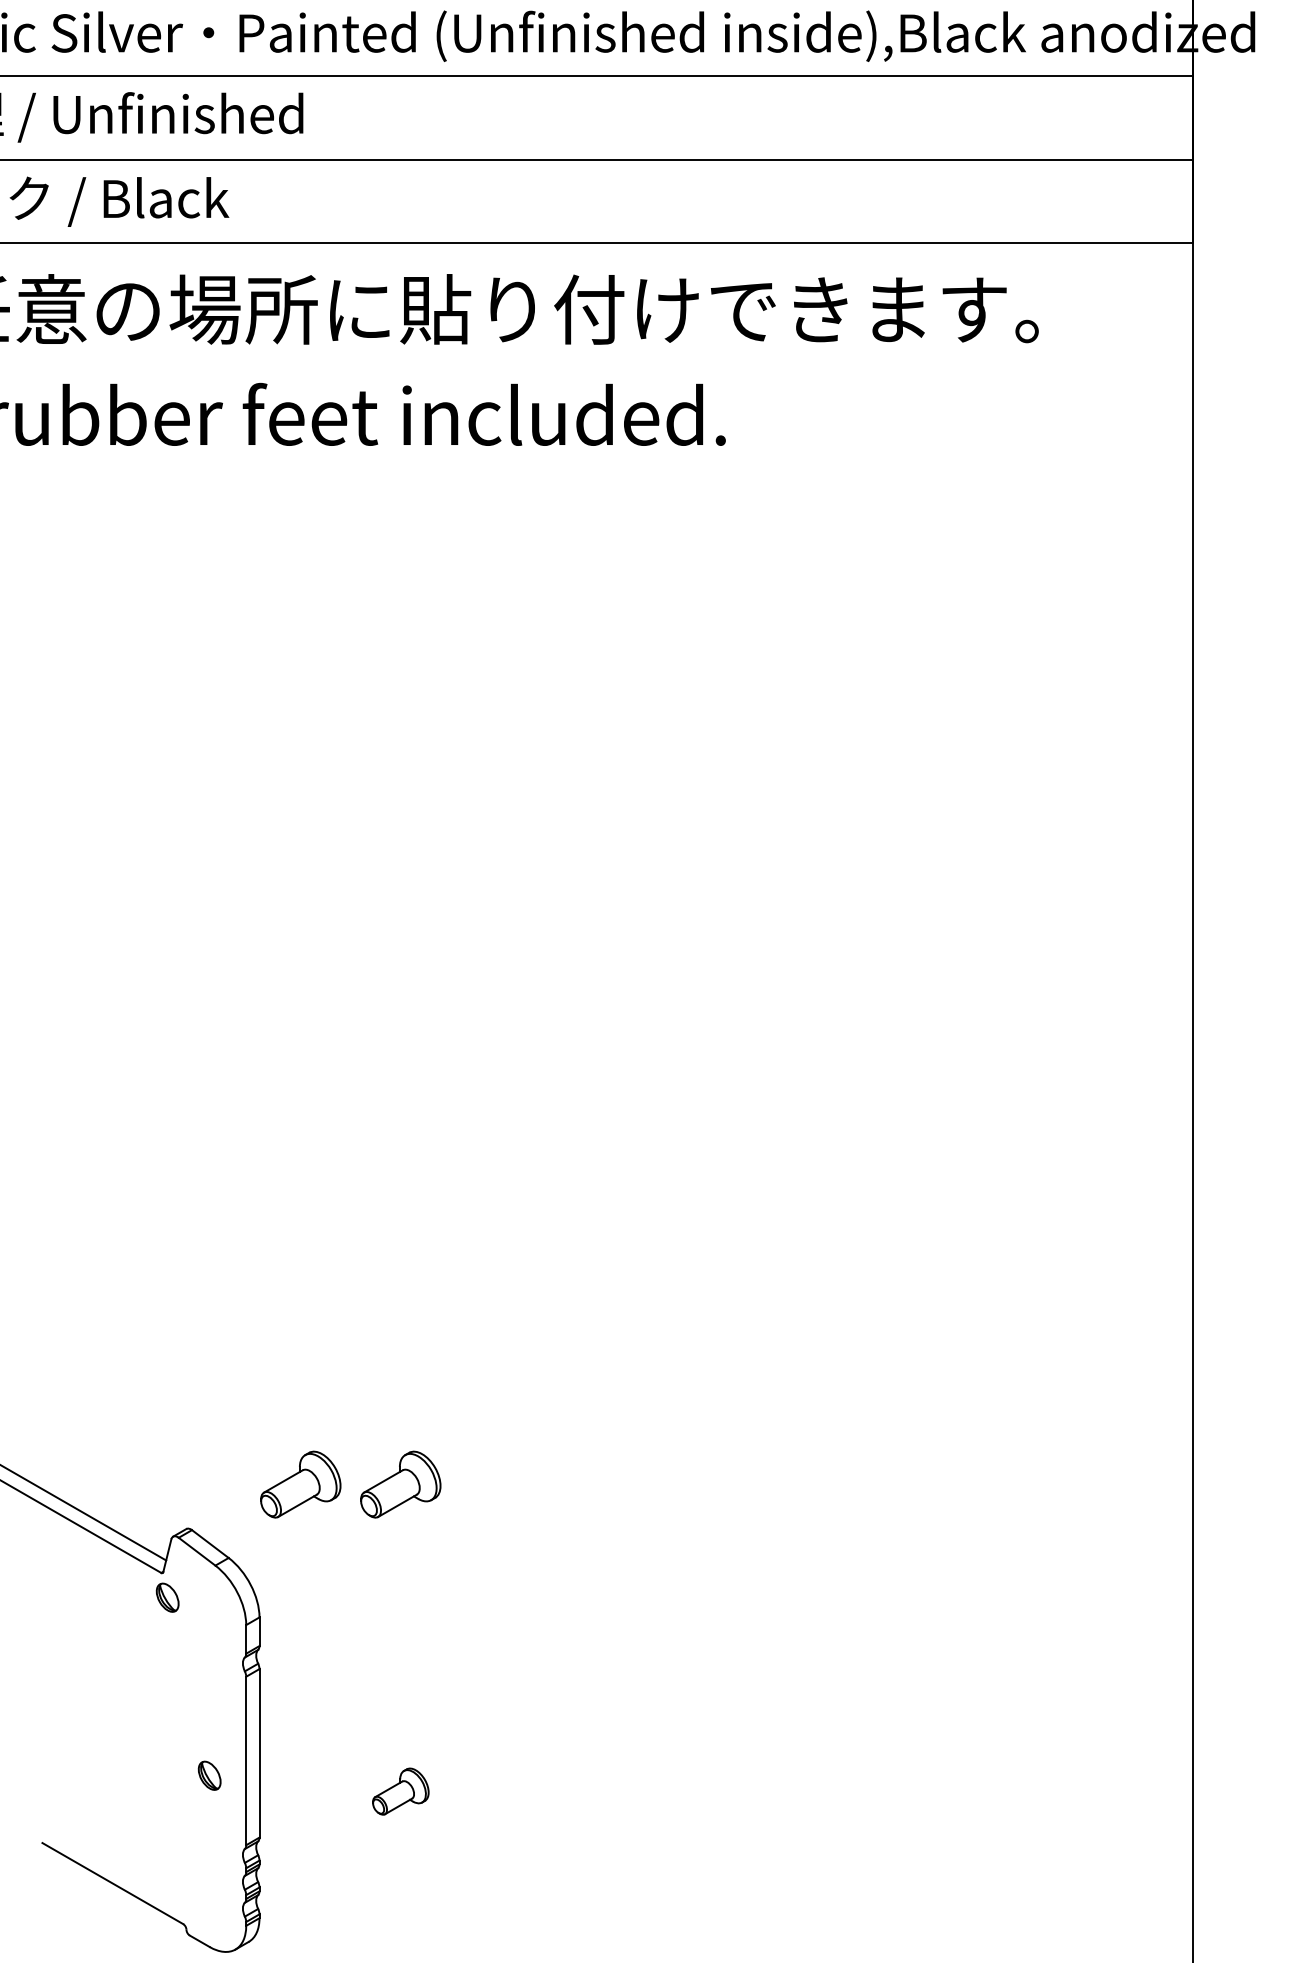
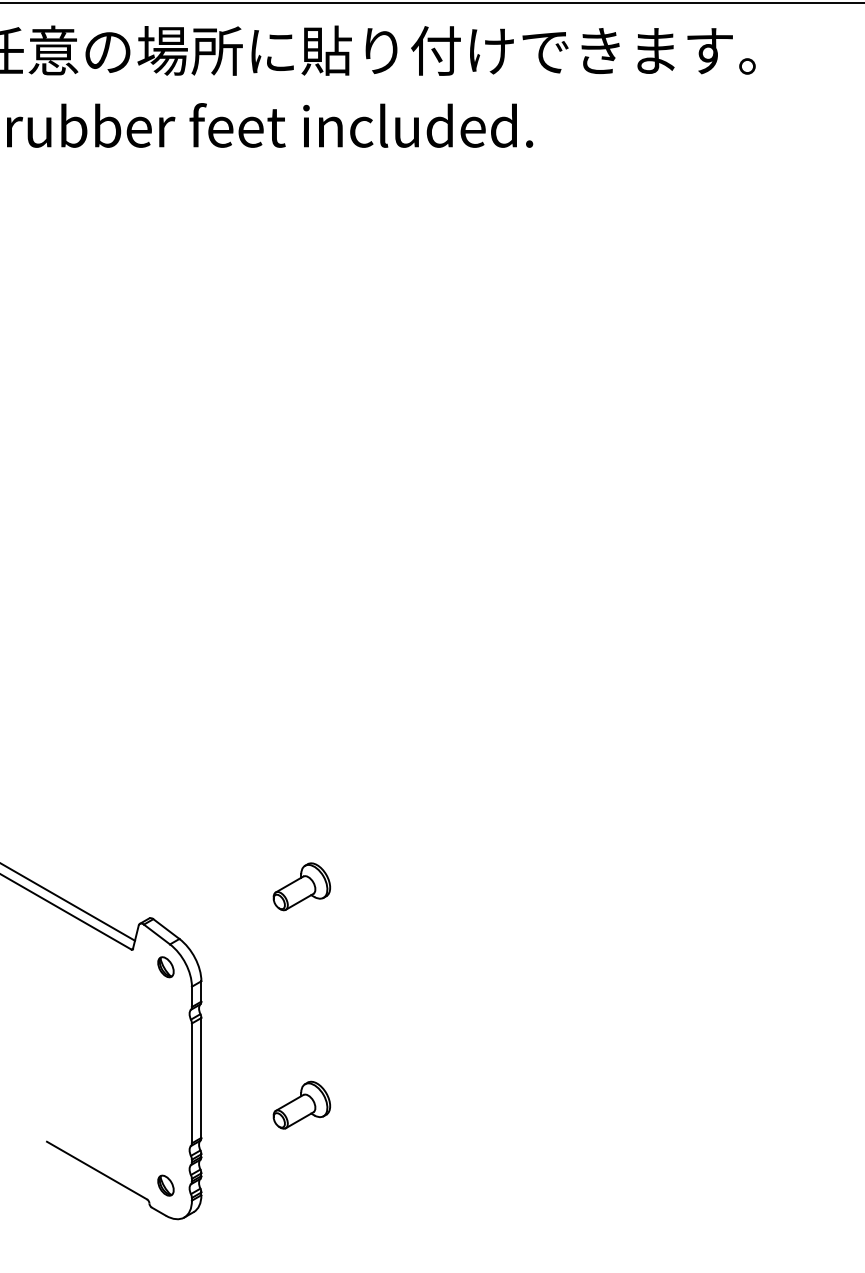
part: (300, 1484) -> (230, 886), removed
part: (167, 1597) -> (165, 967), moved
part: (209, 1775) -> (165, 1185), moved
part: (400, 1791) -> (301, 1105), size x1.43

